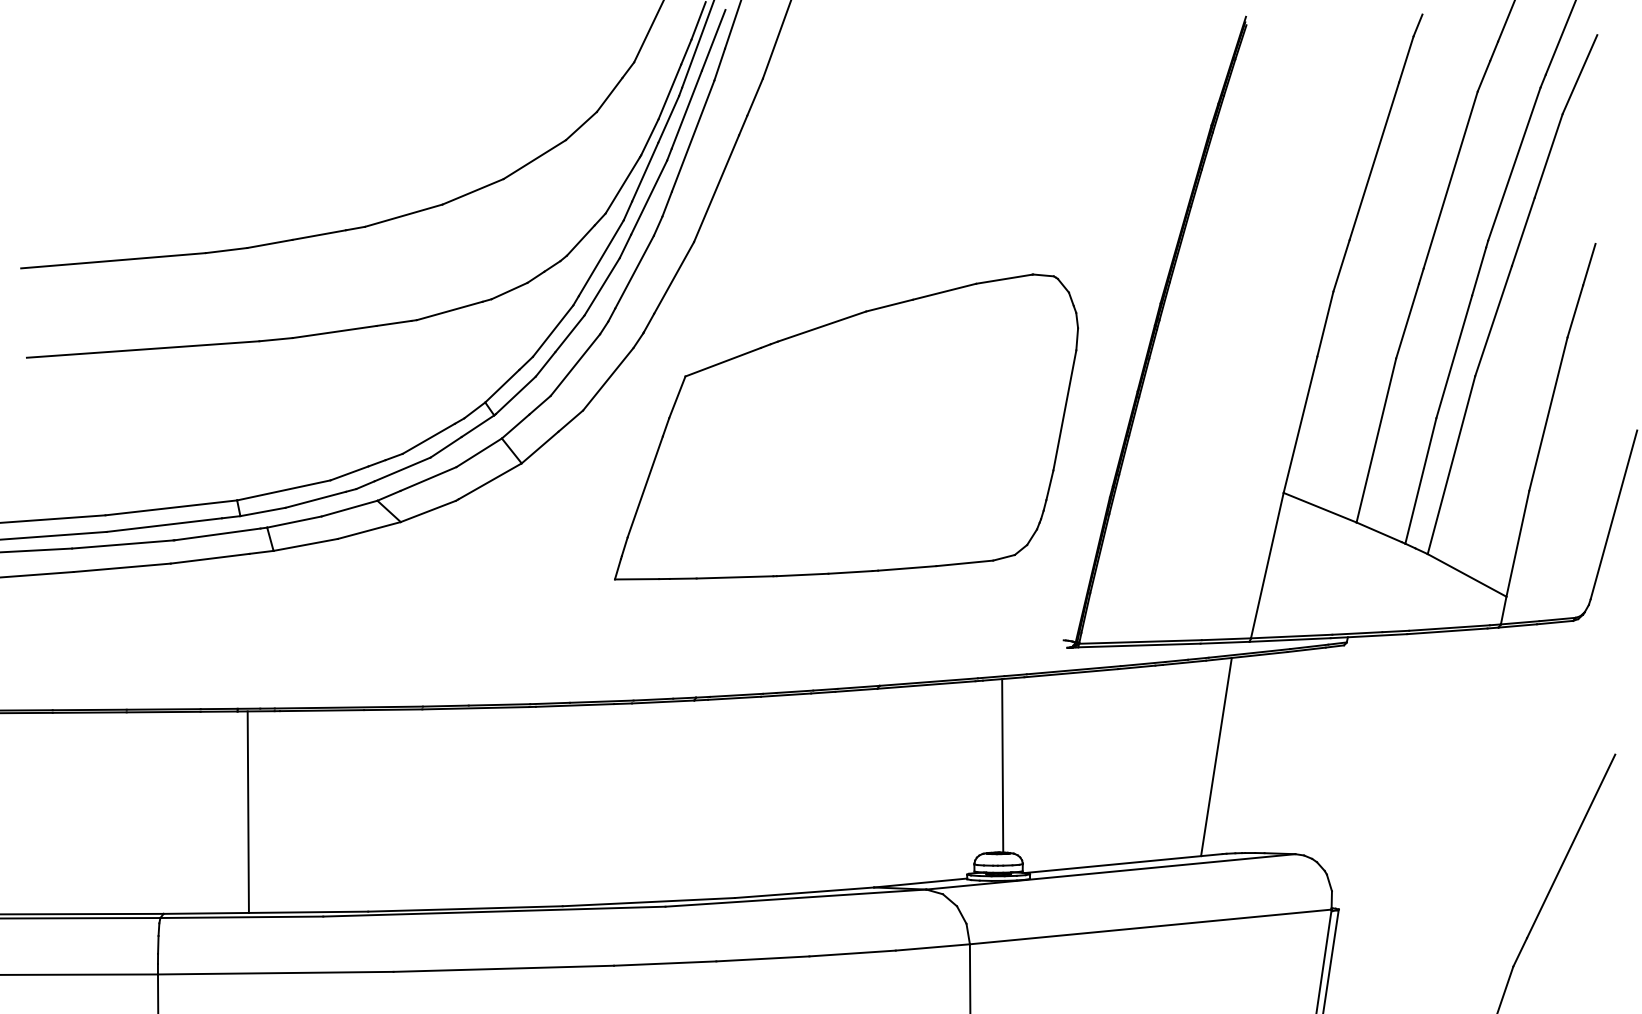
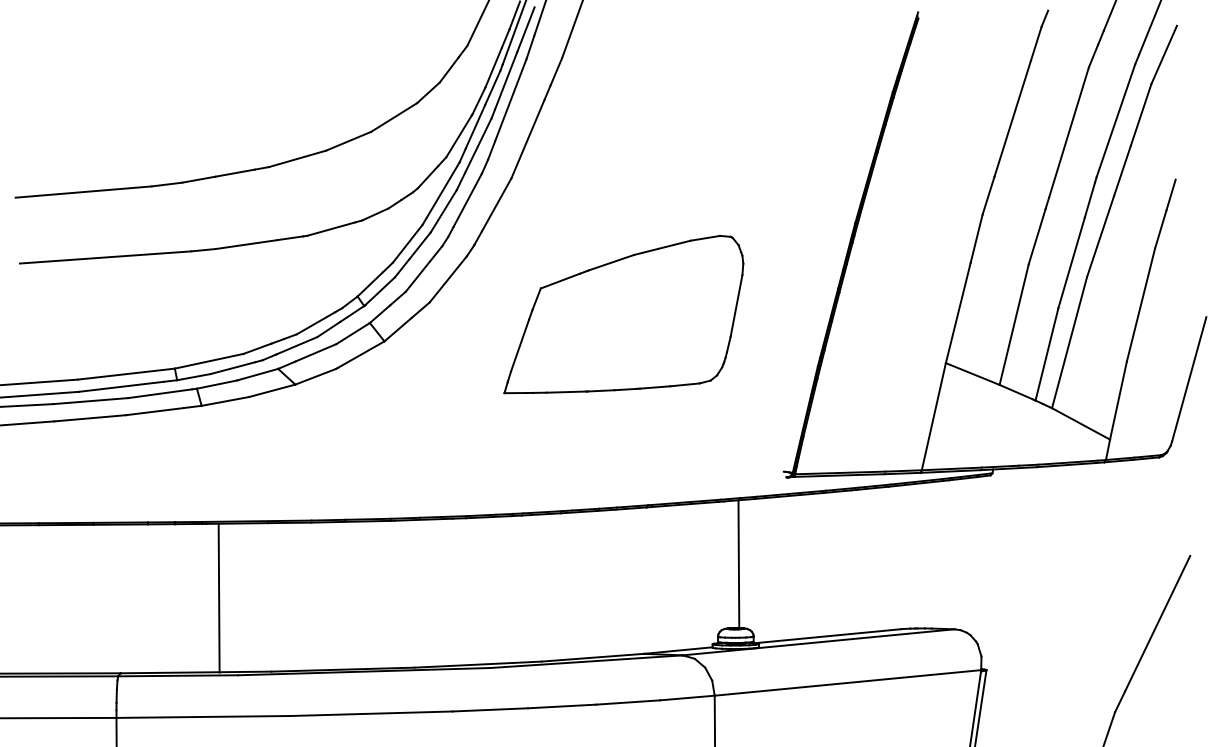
part: (846, 426) -> (623, 314), size x0.7
line: (1216, 756) -> (896, 557), removed
line: (247, 811) -> (218, 597), moved

